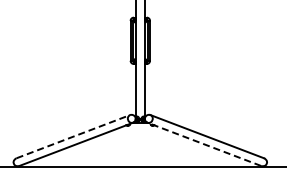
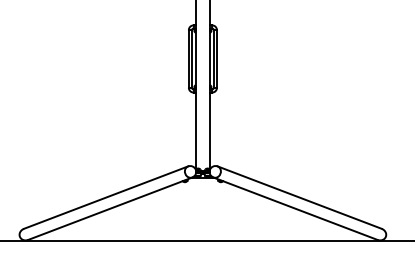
line: (73, 136) -> (106, 197), dashed -> solid
line: (204, 144) -> (295, 208), dashed -> solid

